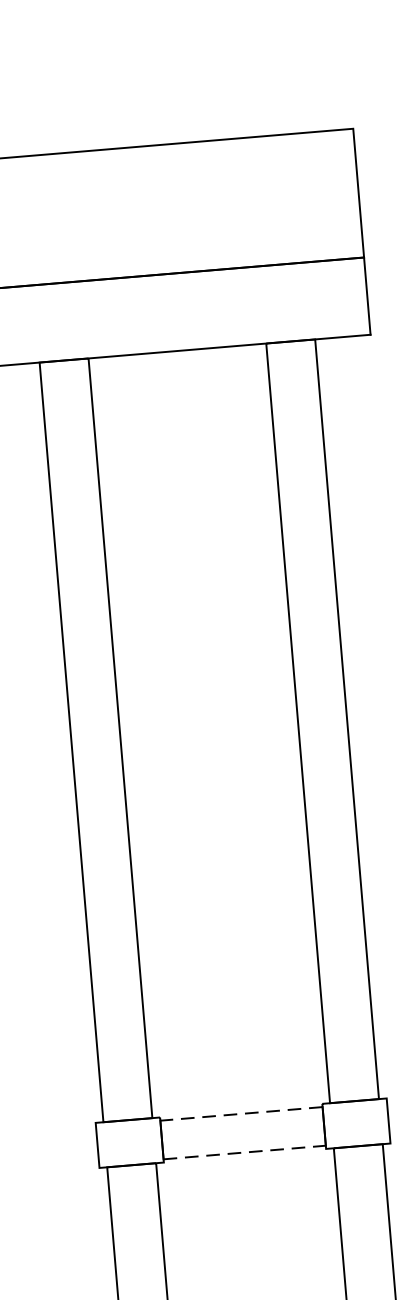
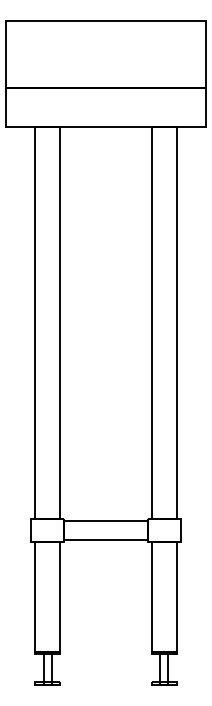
line: (240, 1113) -> (105, 520), dashed -> solid
line: (243, 1152) -> (105, 540), dashed -> solid

